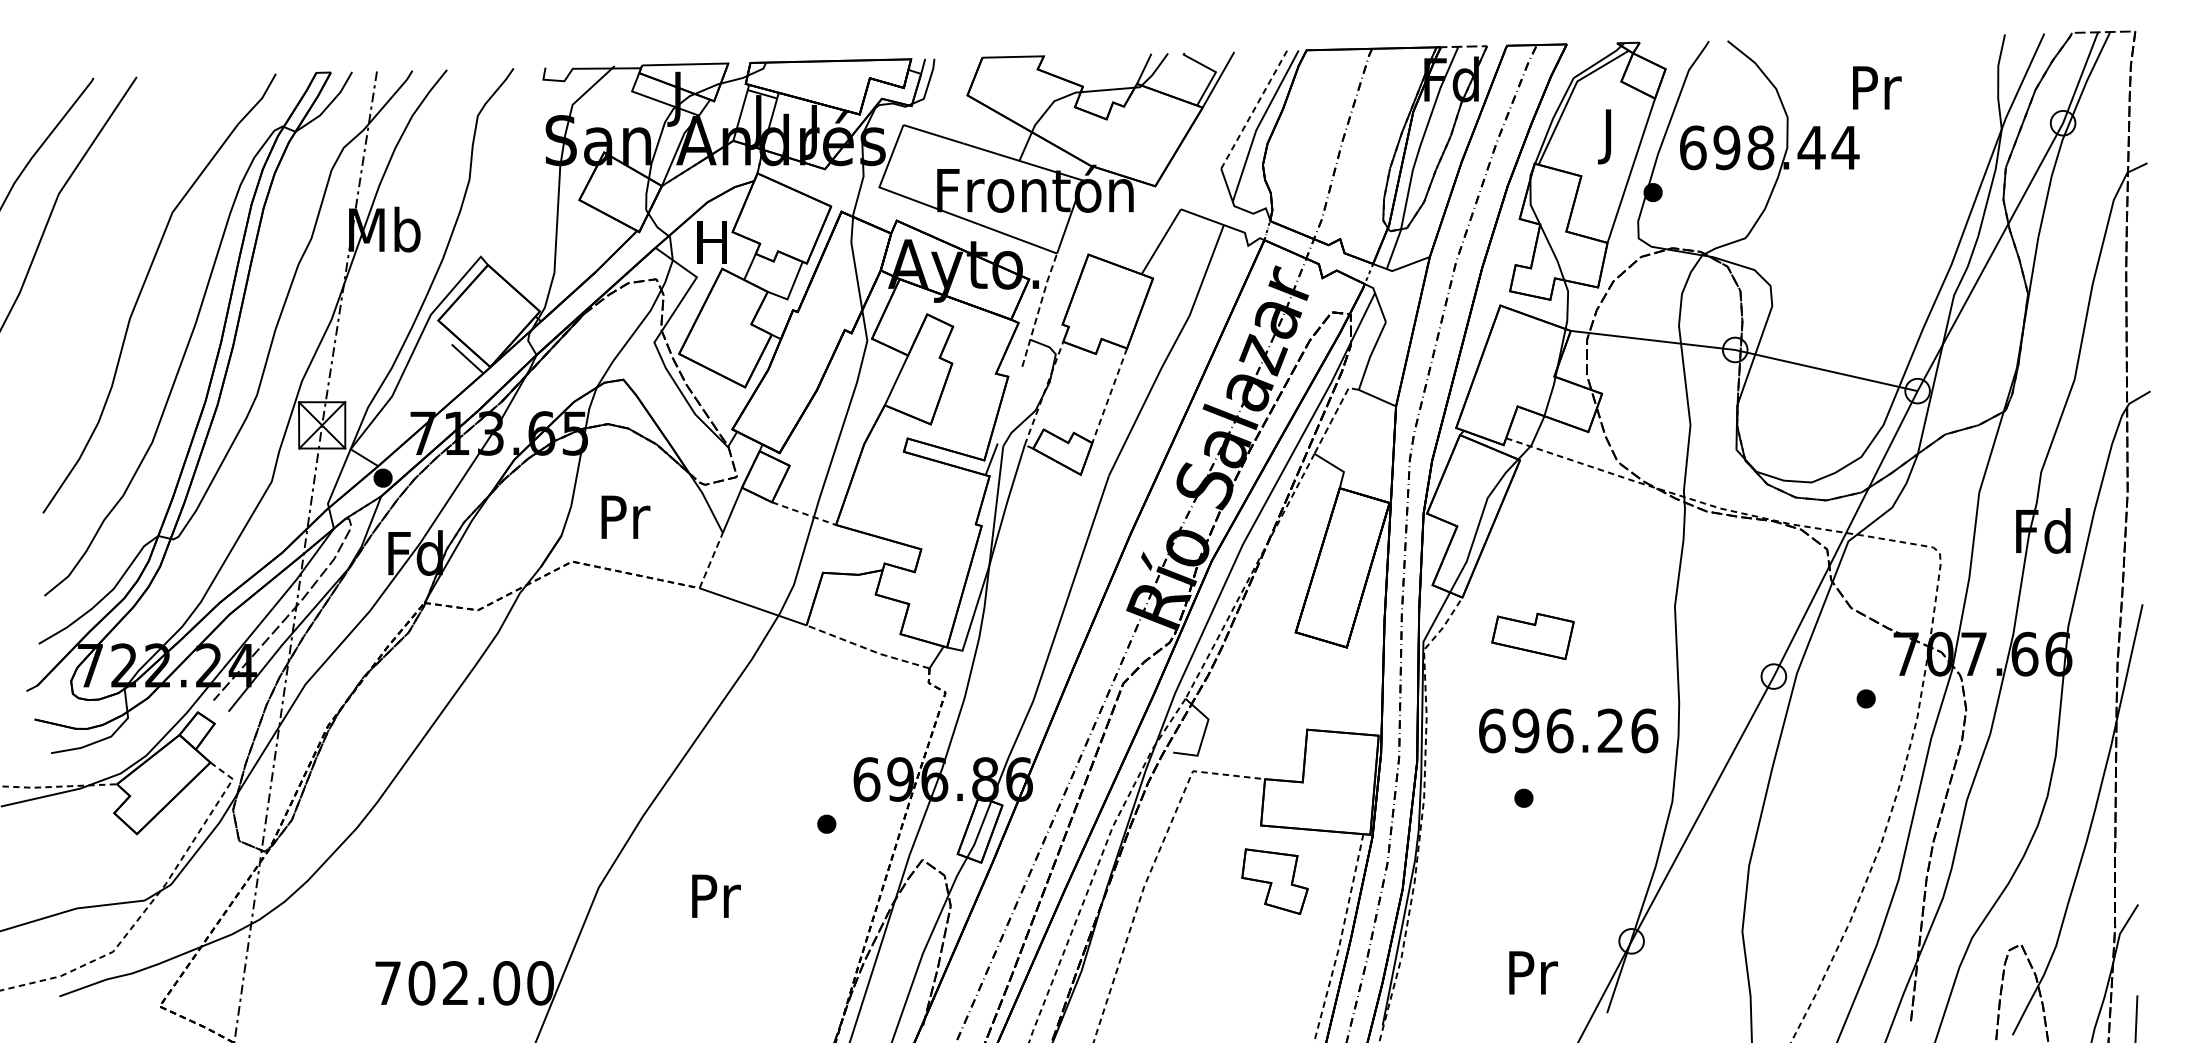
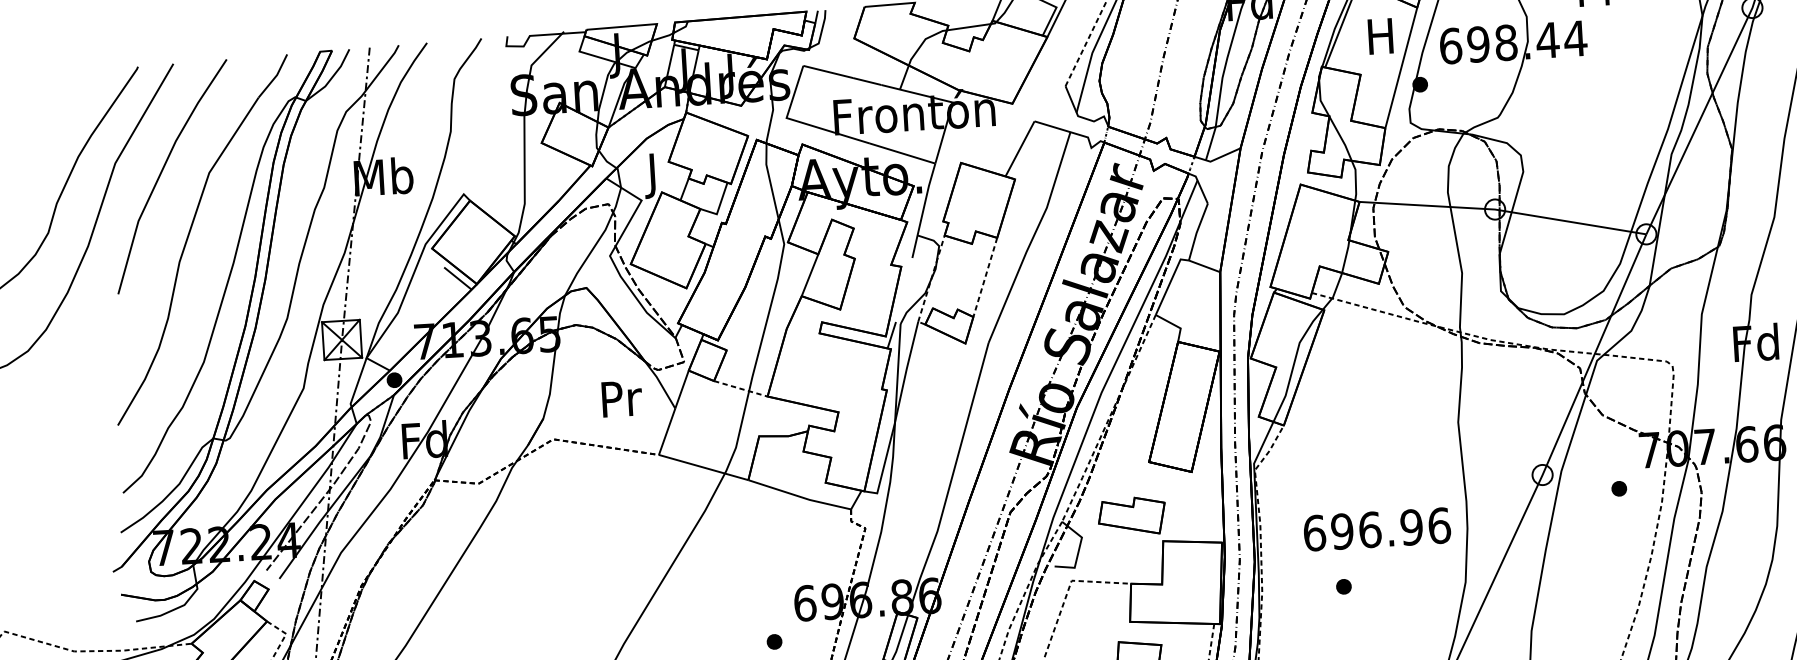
text: (1608, 136) -> (1380, 40), J -> H
line: (115, 208) -> (162, 172), added
text: (711, 247) -> (652, 175), H -> J
line: (1039, 308) -> (923, 209), dashed -> solid
line: (1334, 416) -> (1170, 283), dashed -> solid
text: (625, 516) -> (621, 398), moved
line: (711, 560) -> (667, 431), dashed -> solid
part: (1532, 635) -> (1131, 515), moved
line: (867, 649) -> (799, 496), dashed -> solid
text: (1610, 730) -> (1411, 527), 696.26 -> 696.96

